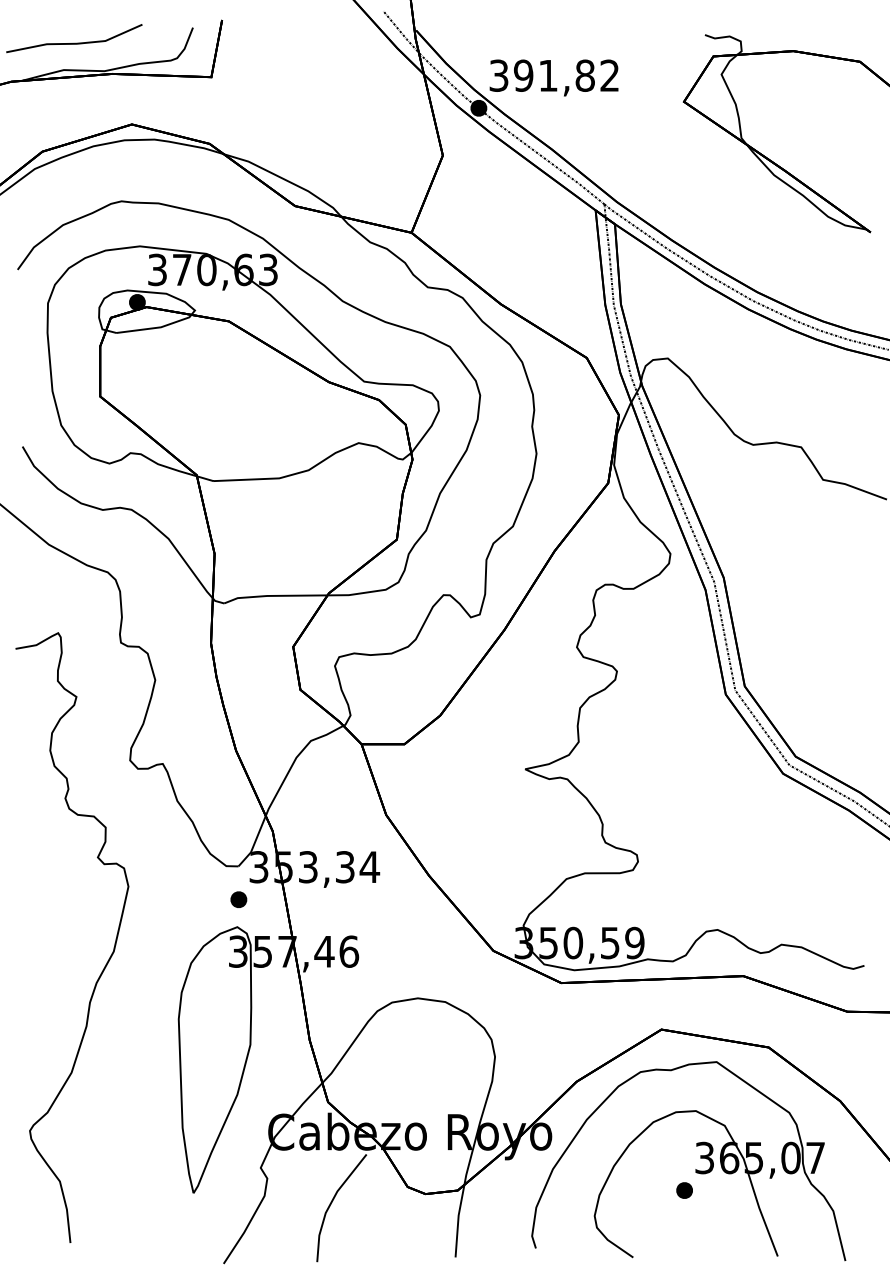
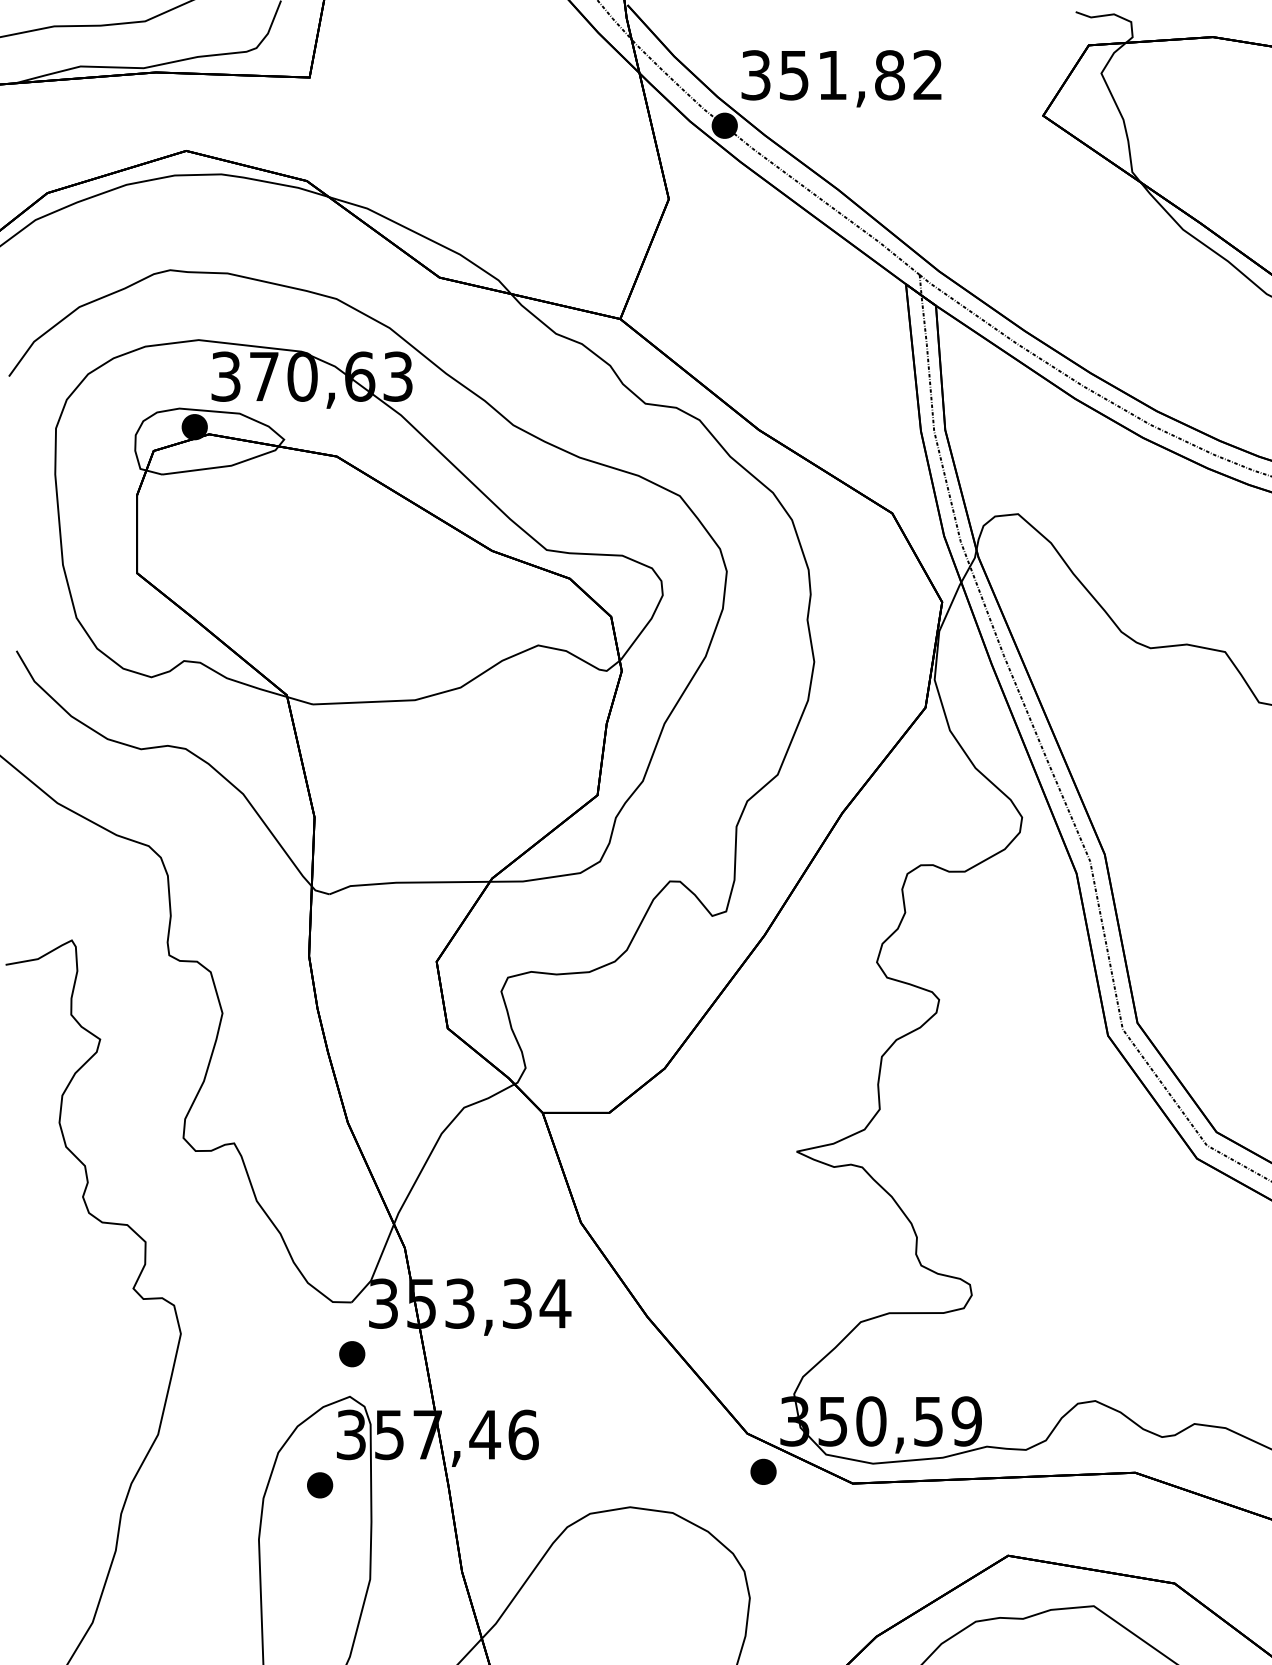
text: (523, 75) -> (794, 74), 391,82 -> 351,82
part: (503, 975) -> (762, 1471), added
part: (217, 983) -> (319, 1484), added

